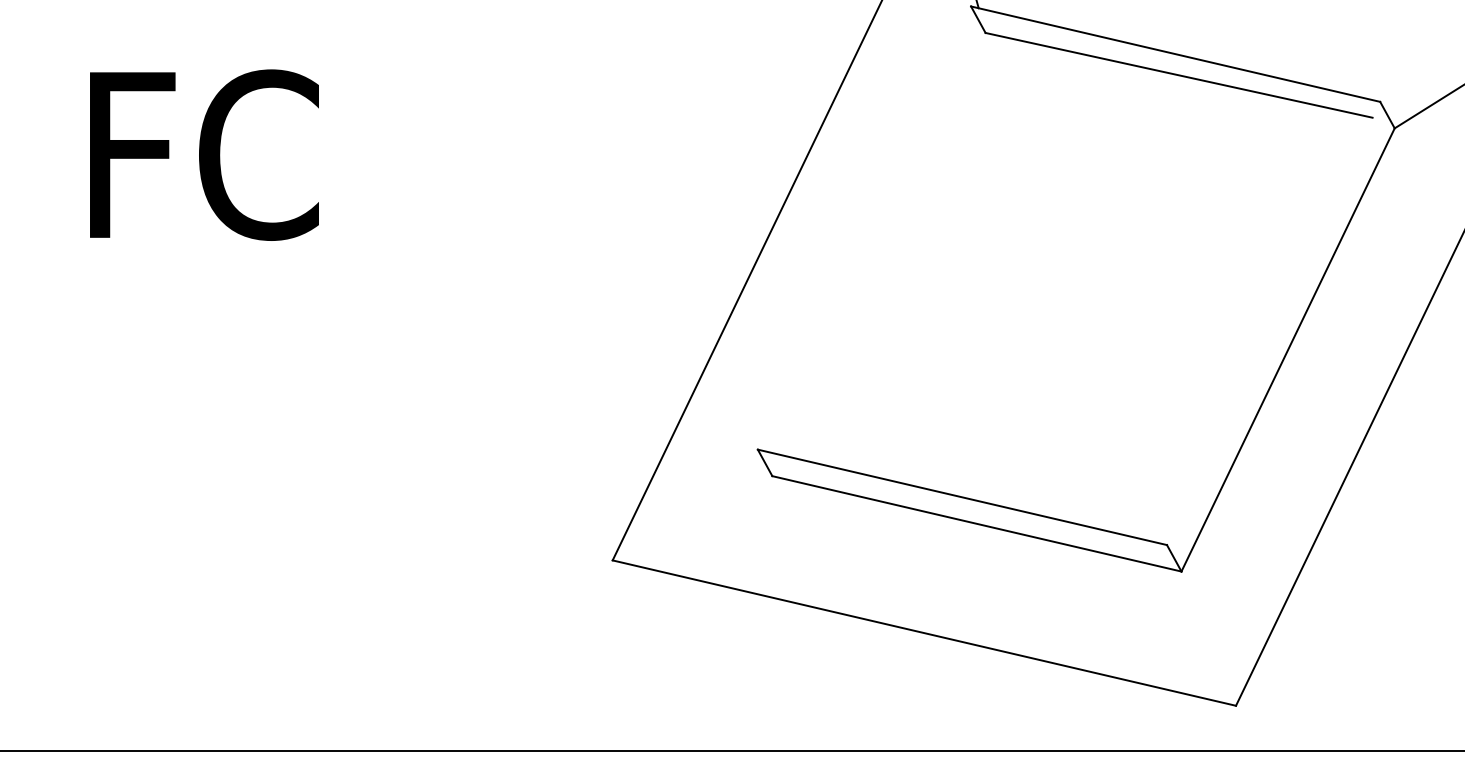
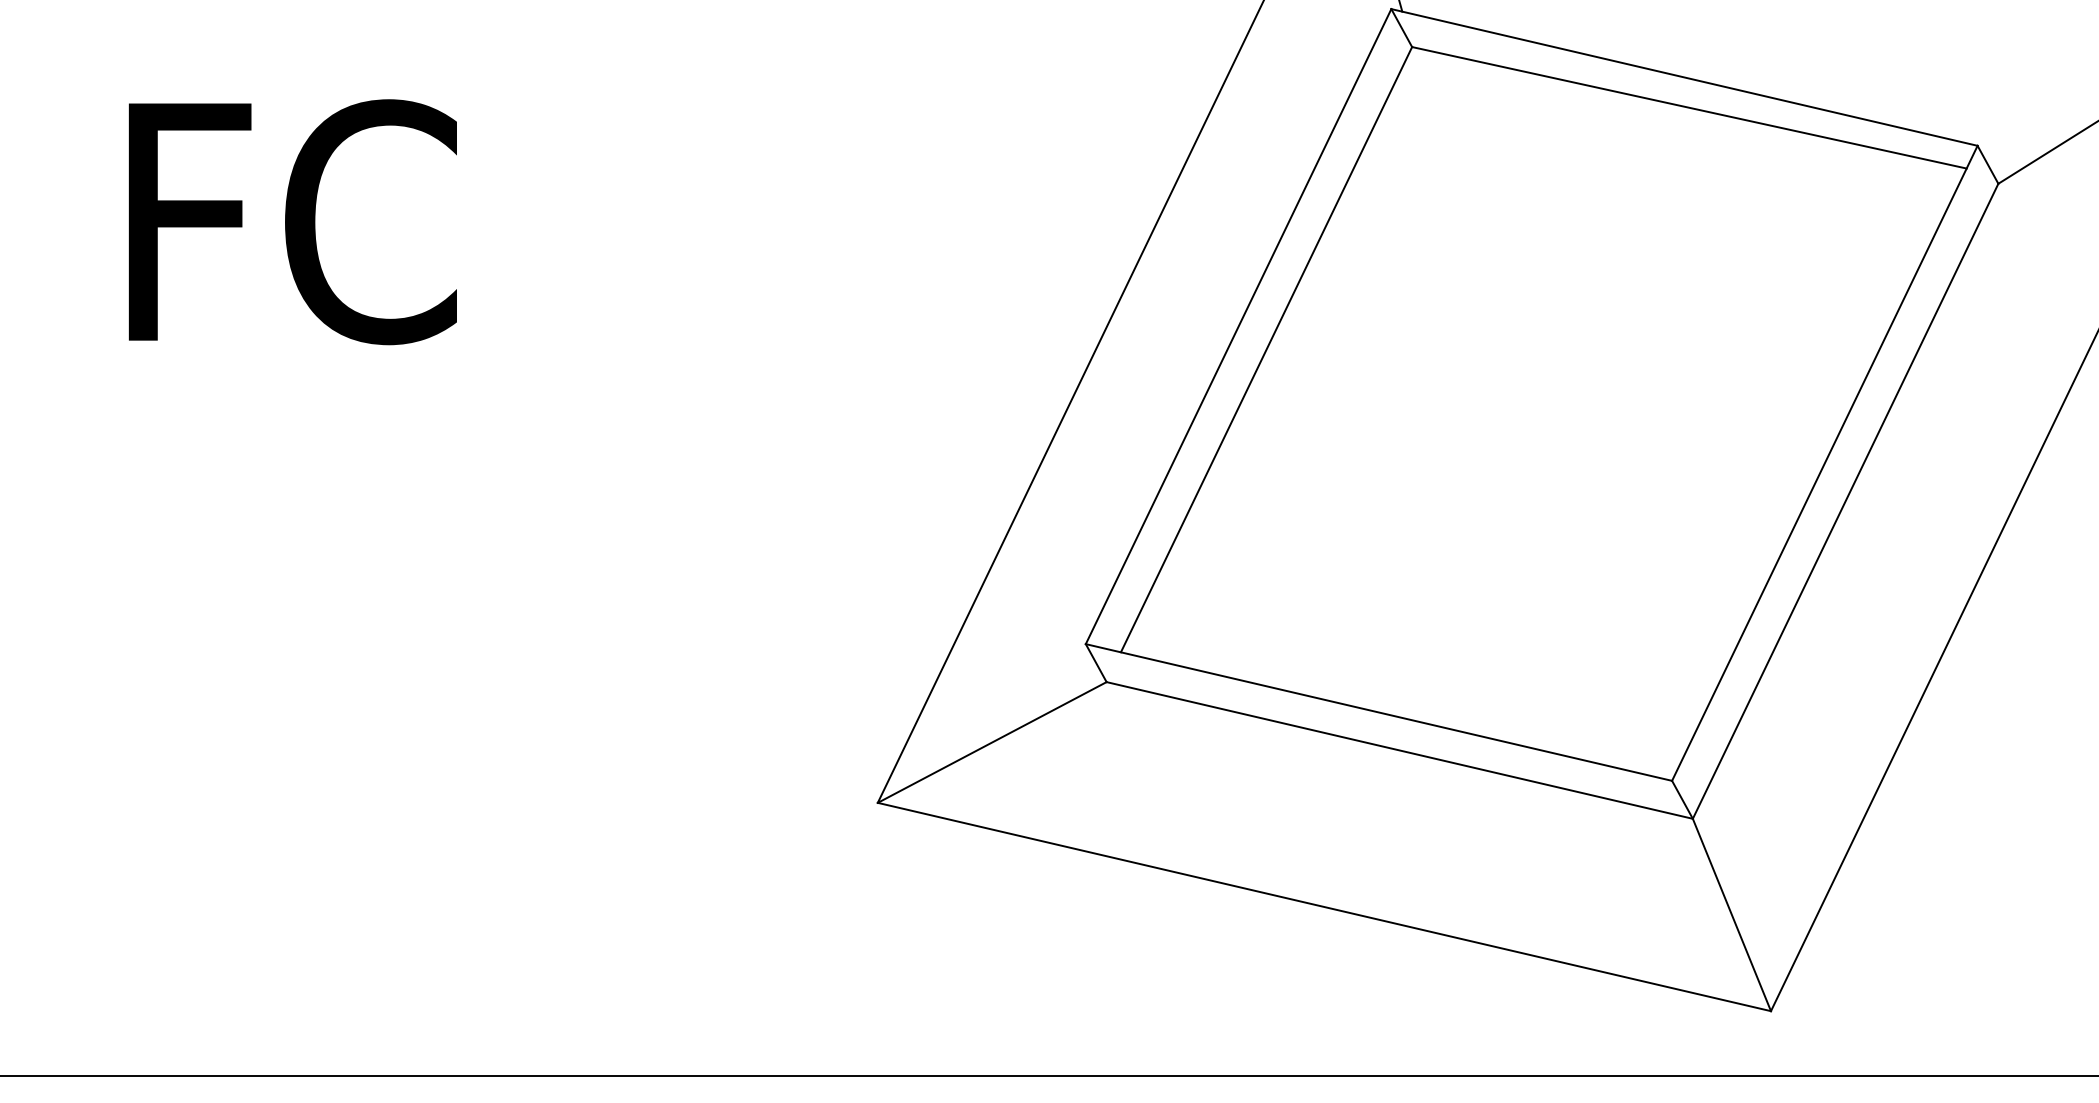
line: (864, 227) -> (1238, 325), added
line: (883, 243) -> (1265, 348), added
line: (1273, 323) -> (1824, 463), added
line: (692, 518) -> (992, 742), added
line: (1208, 638) -> (1731, 914), added

